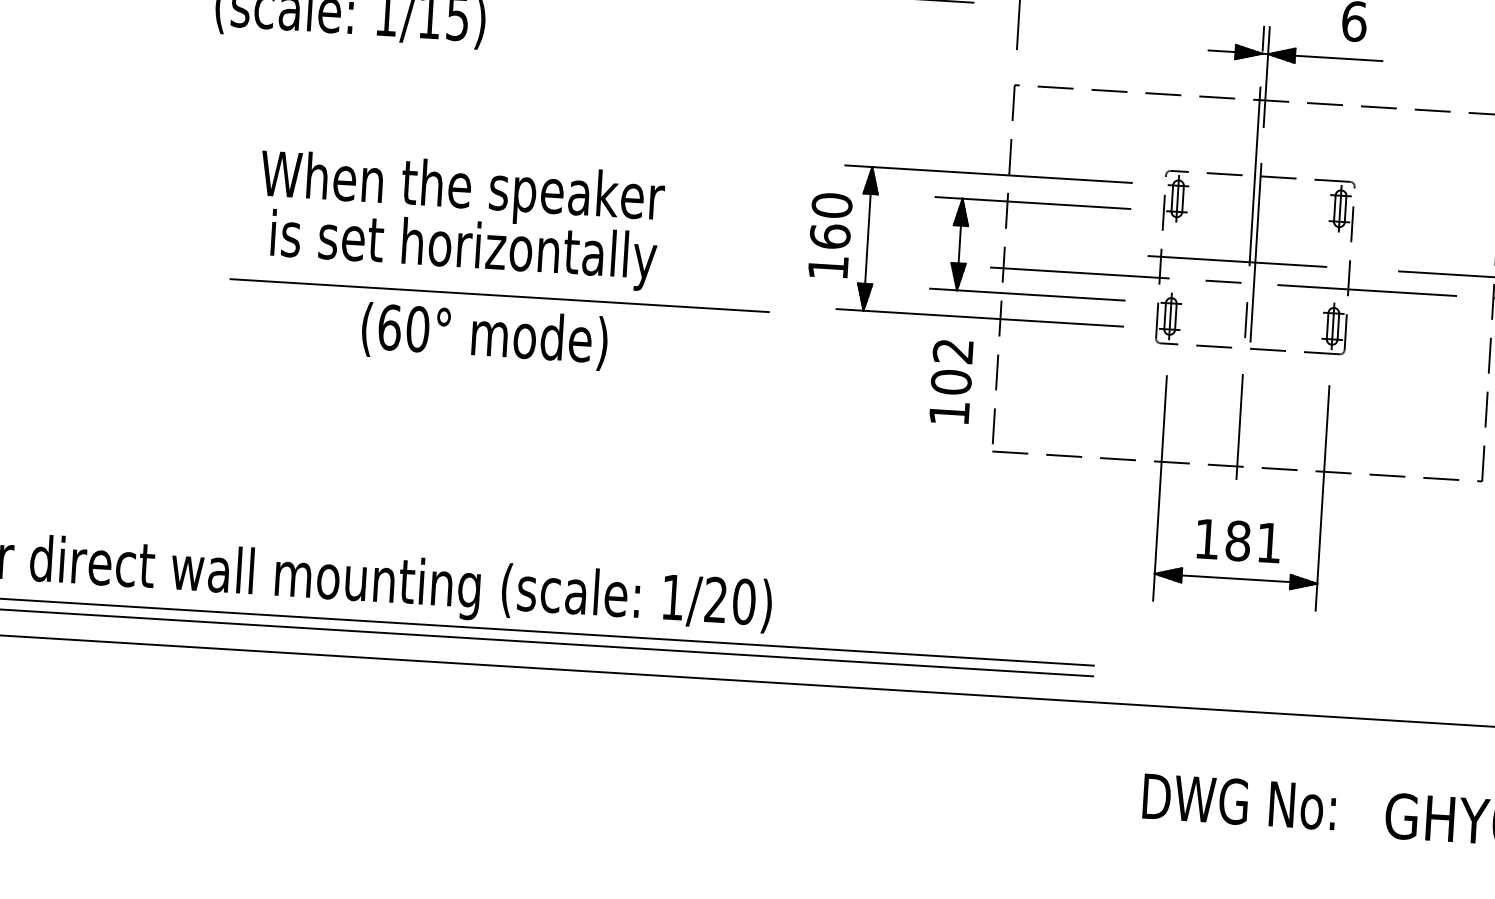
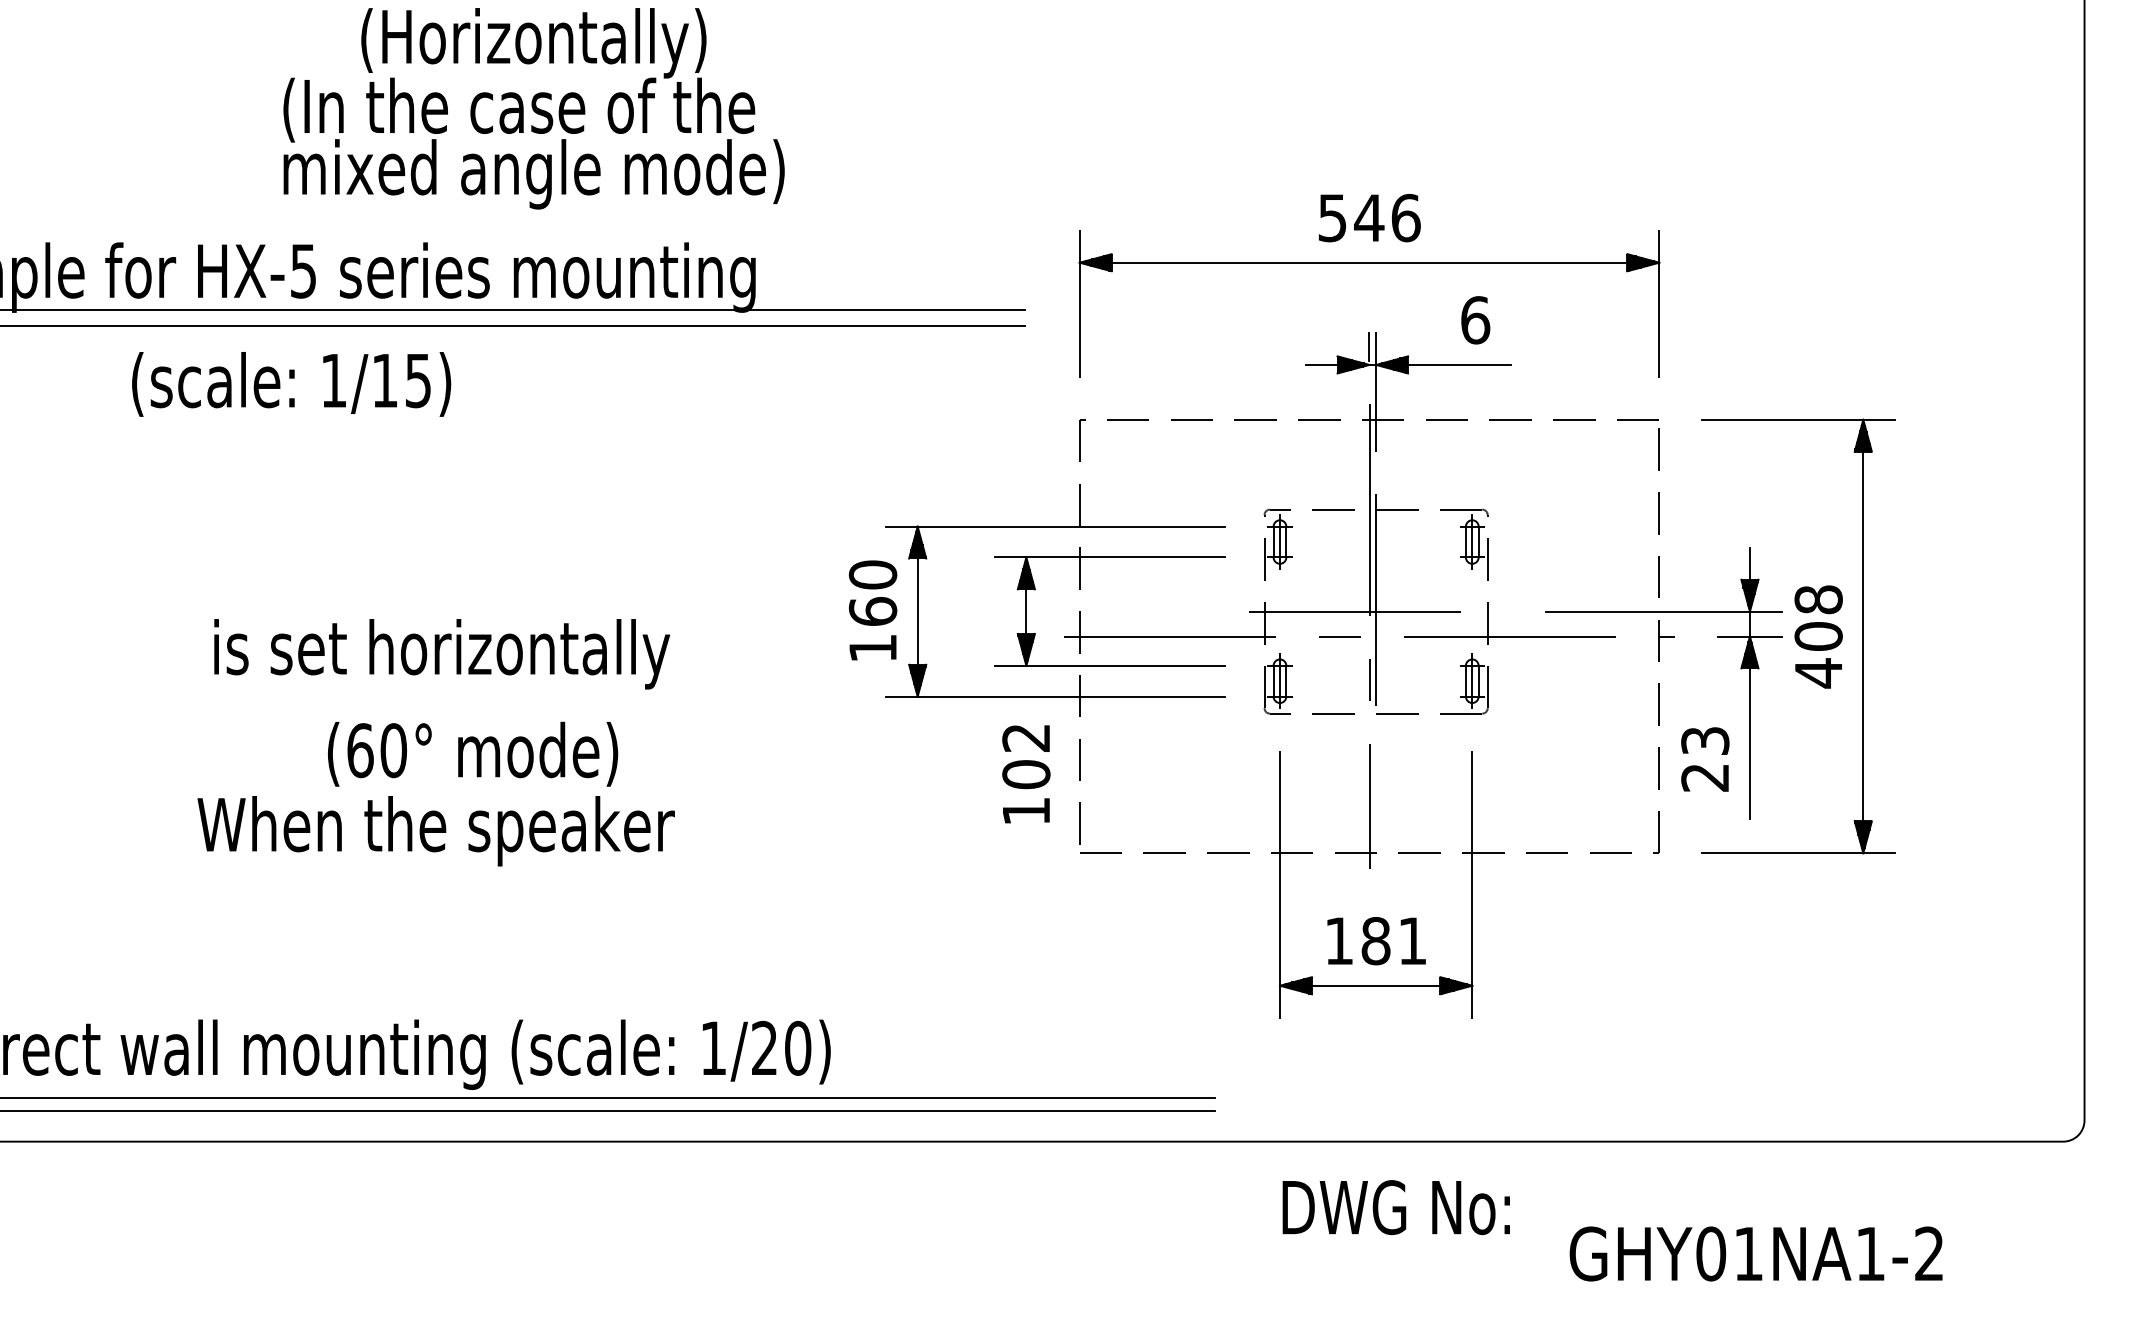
text: (461, 191) -> (435, 831), moved
line: (499, 295) -> (487, 705), removed
text: (1238, 801) -> (1395, 1207), moved

